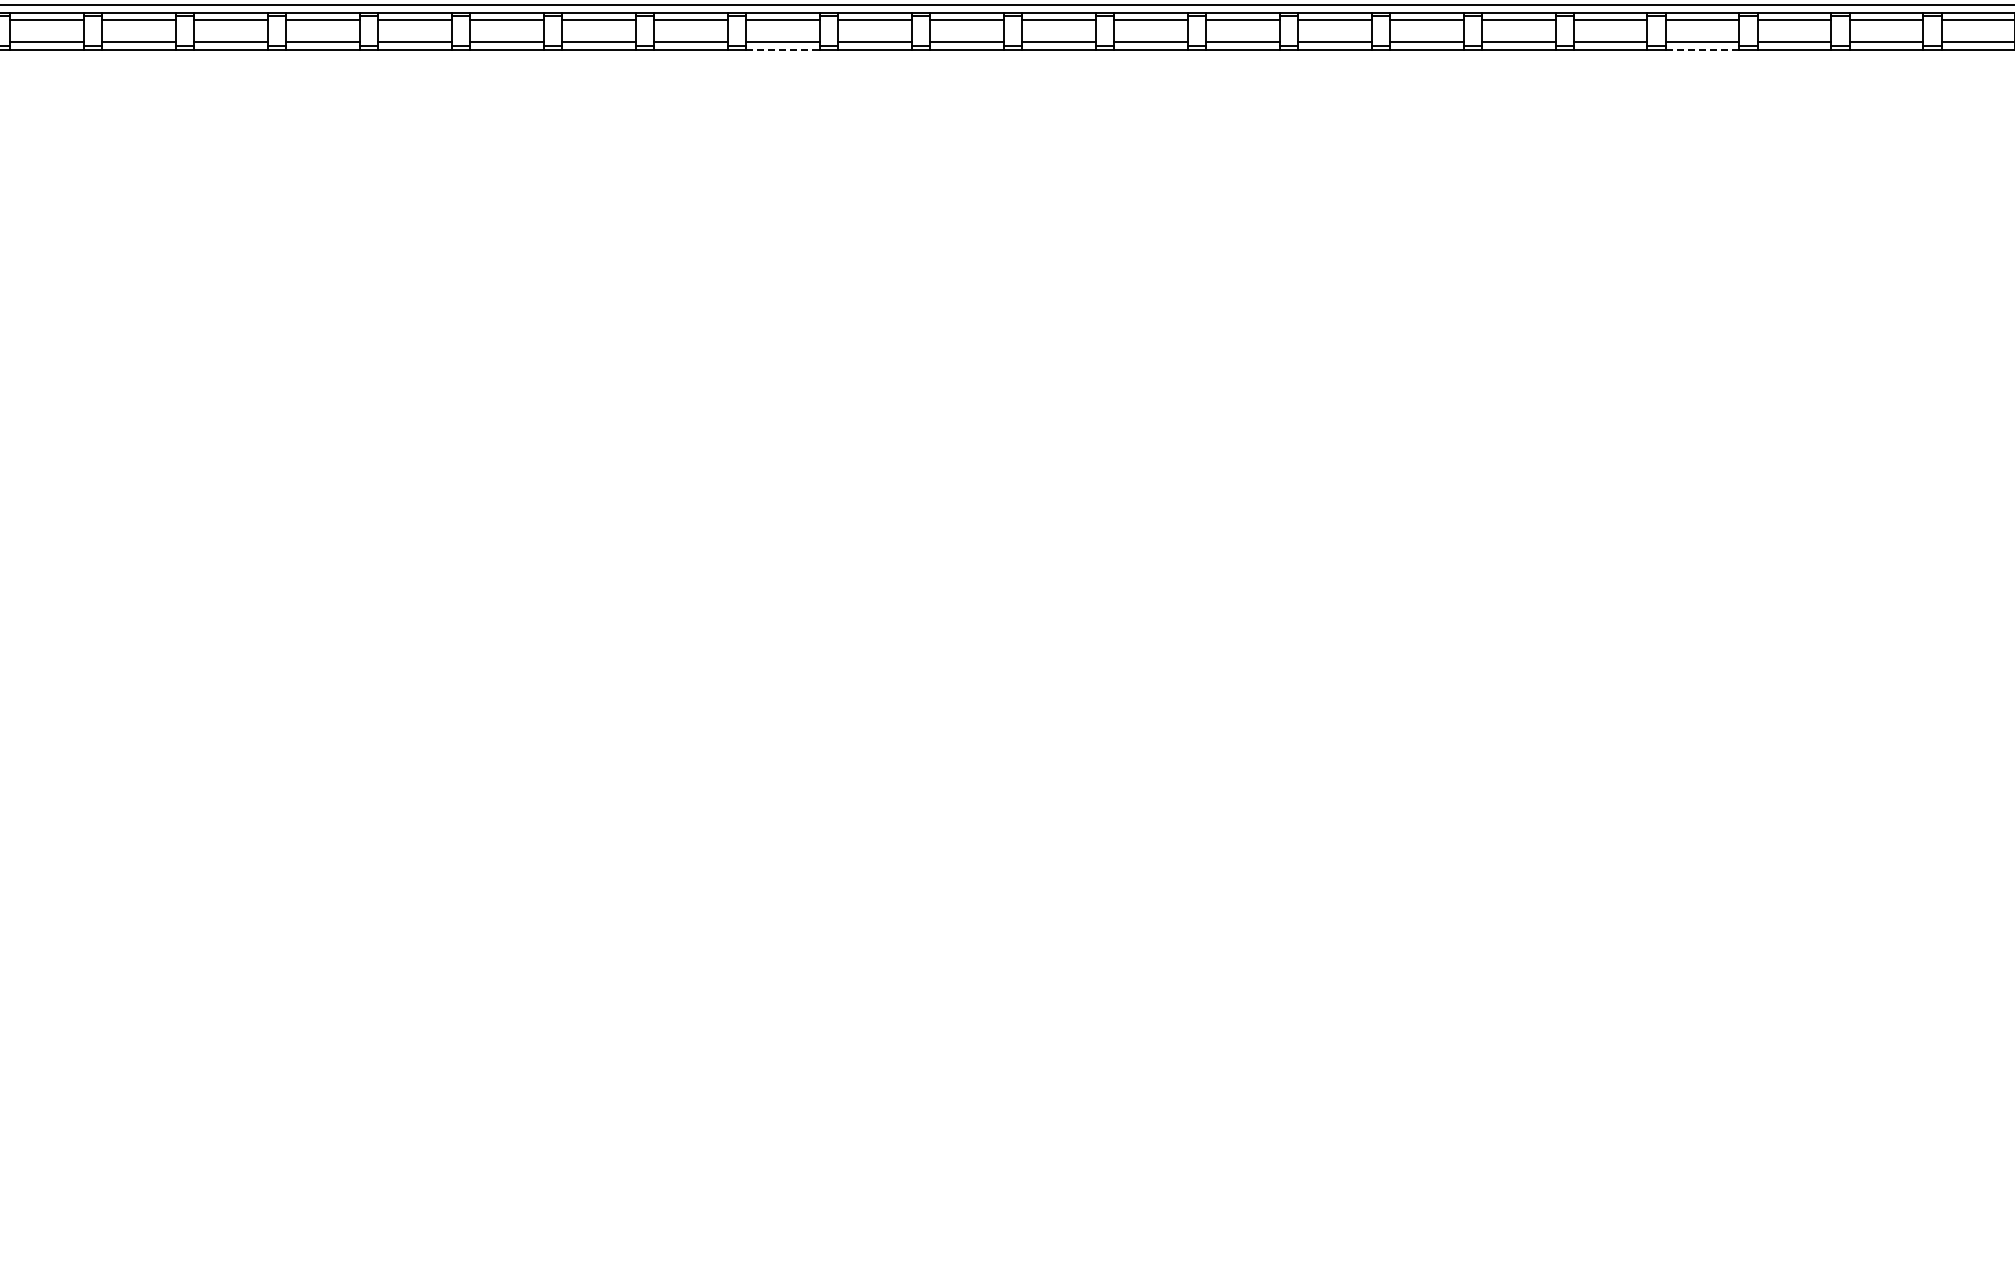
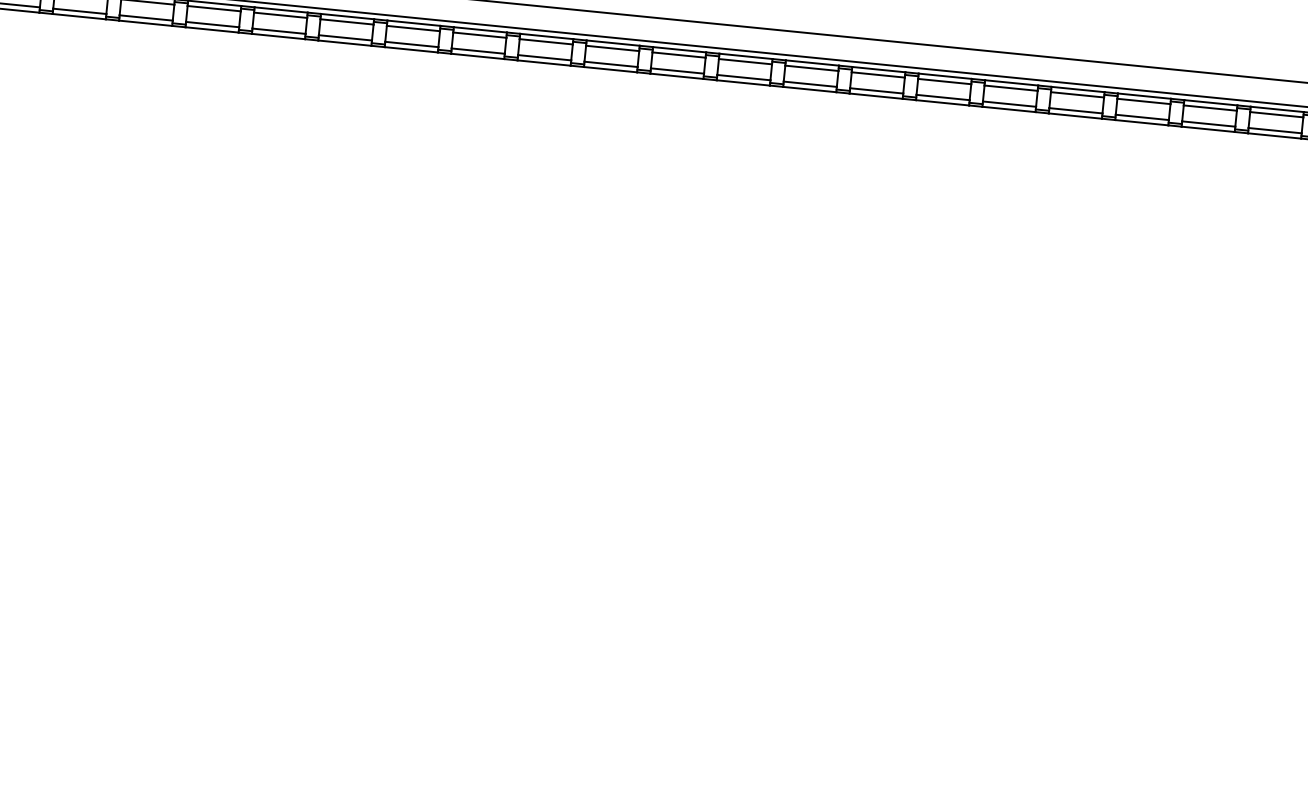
line: (782, 49) -> (477, 56), dashed -> solid
line: (1702, 49) -> (1141, 122), dashed -> solid

